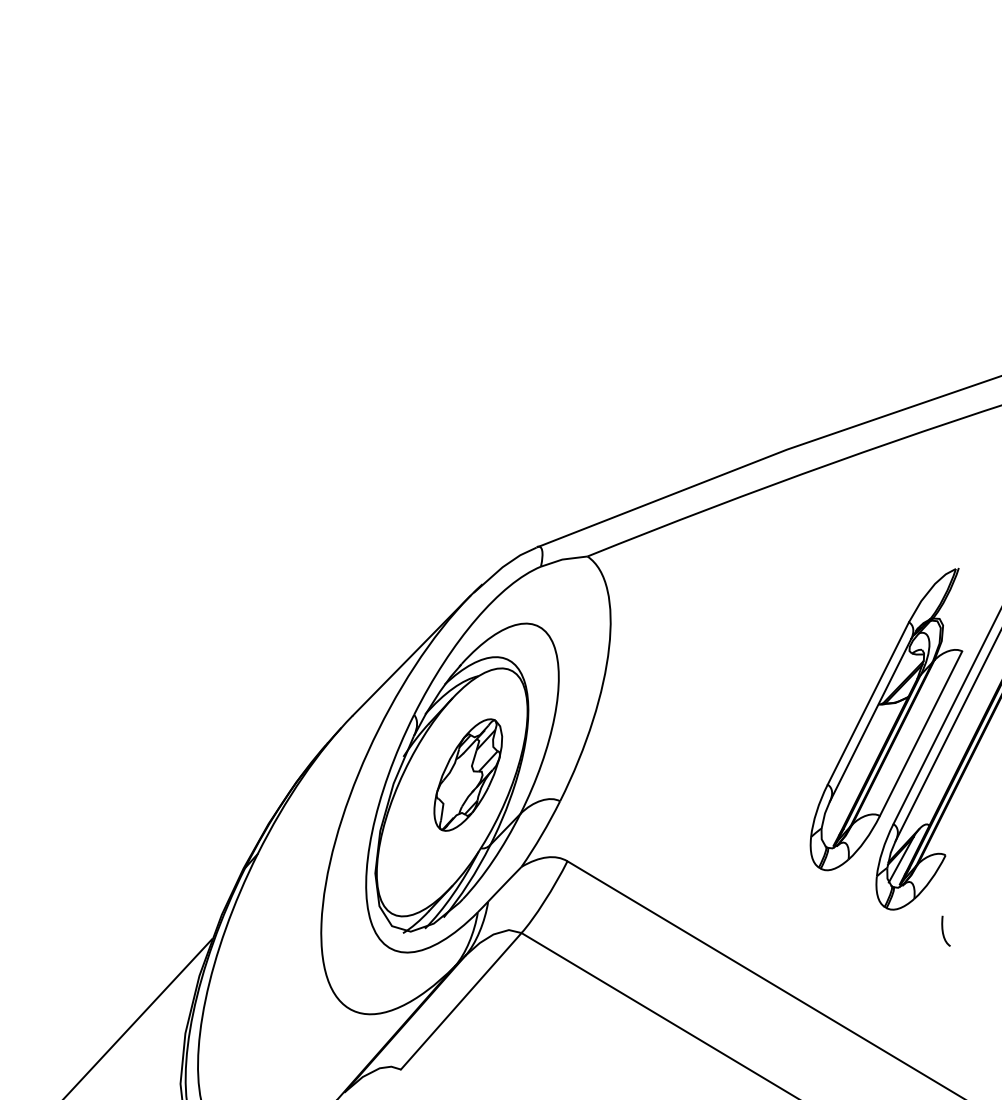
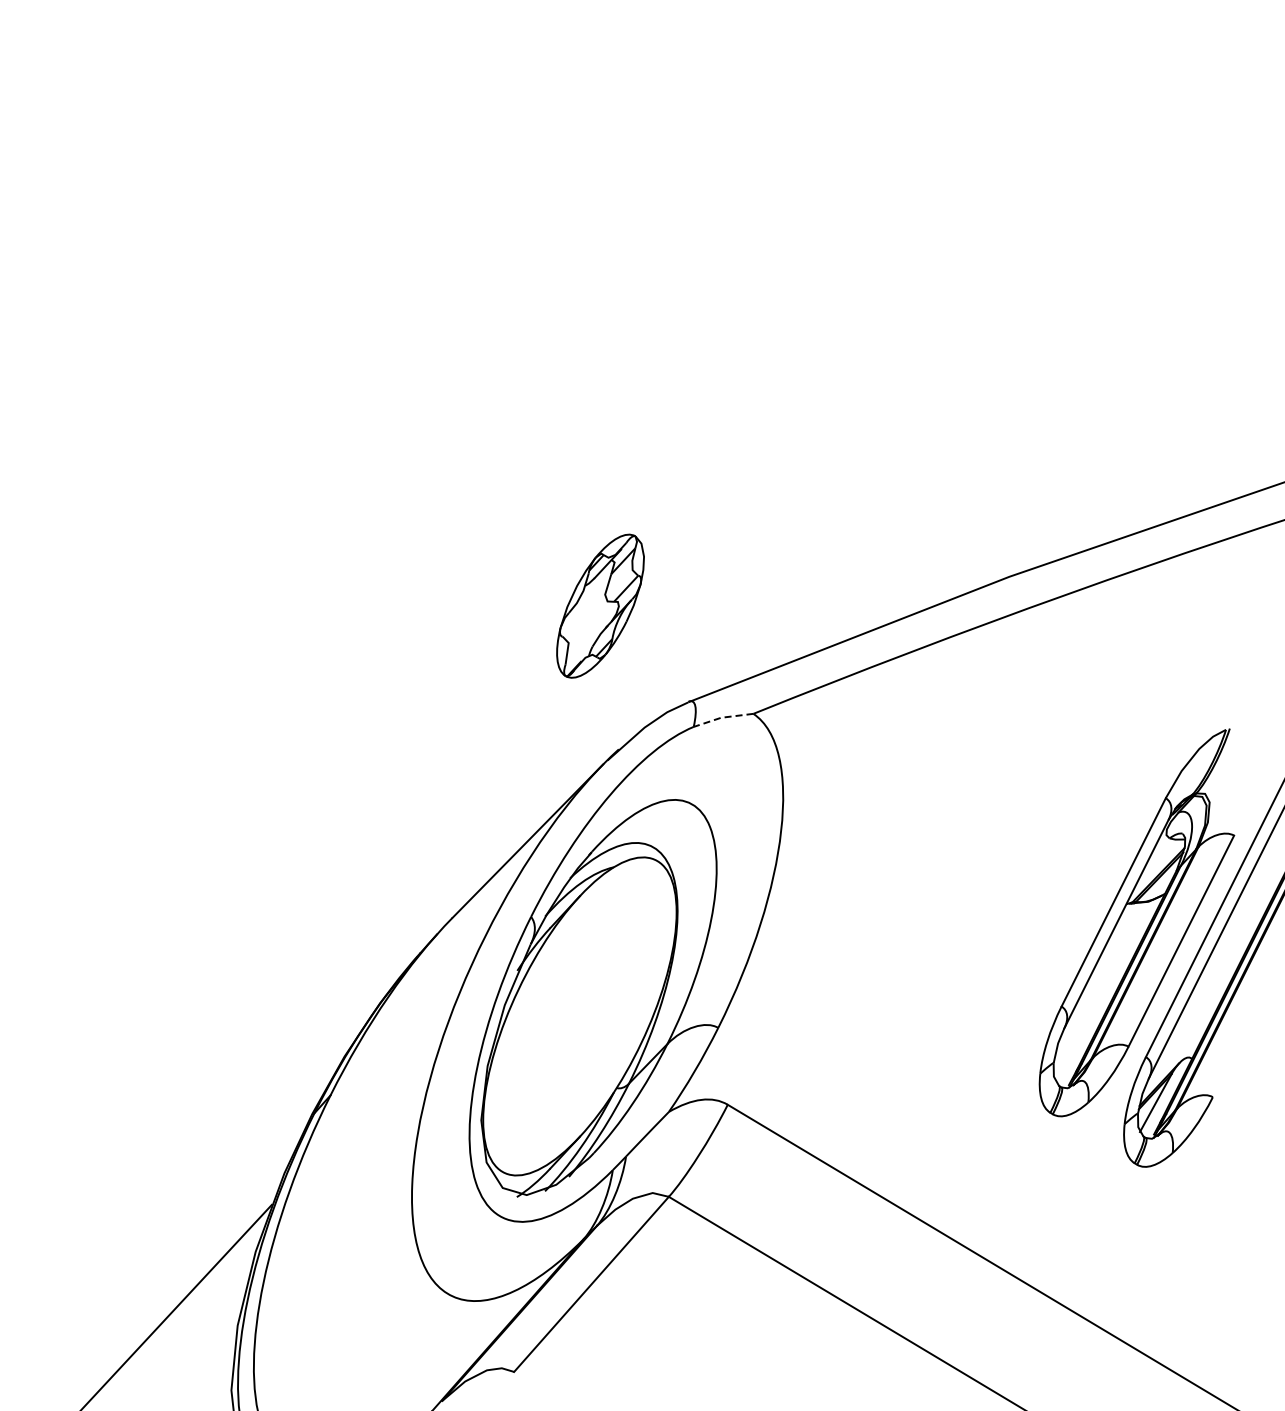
line: (563, 559) -> (722, 717), solid -> dashed
part: (468, 774) -> (600, 605), moved
curve: (943, 932) -> (1210, 1195), removed

